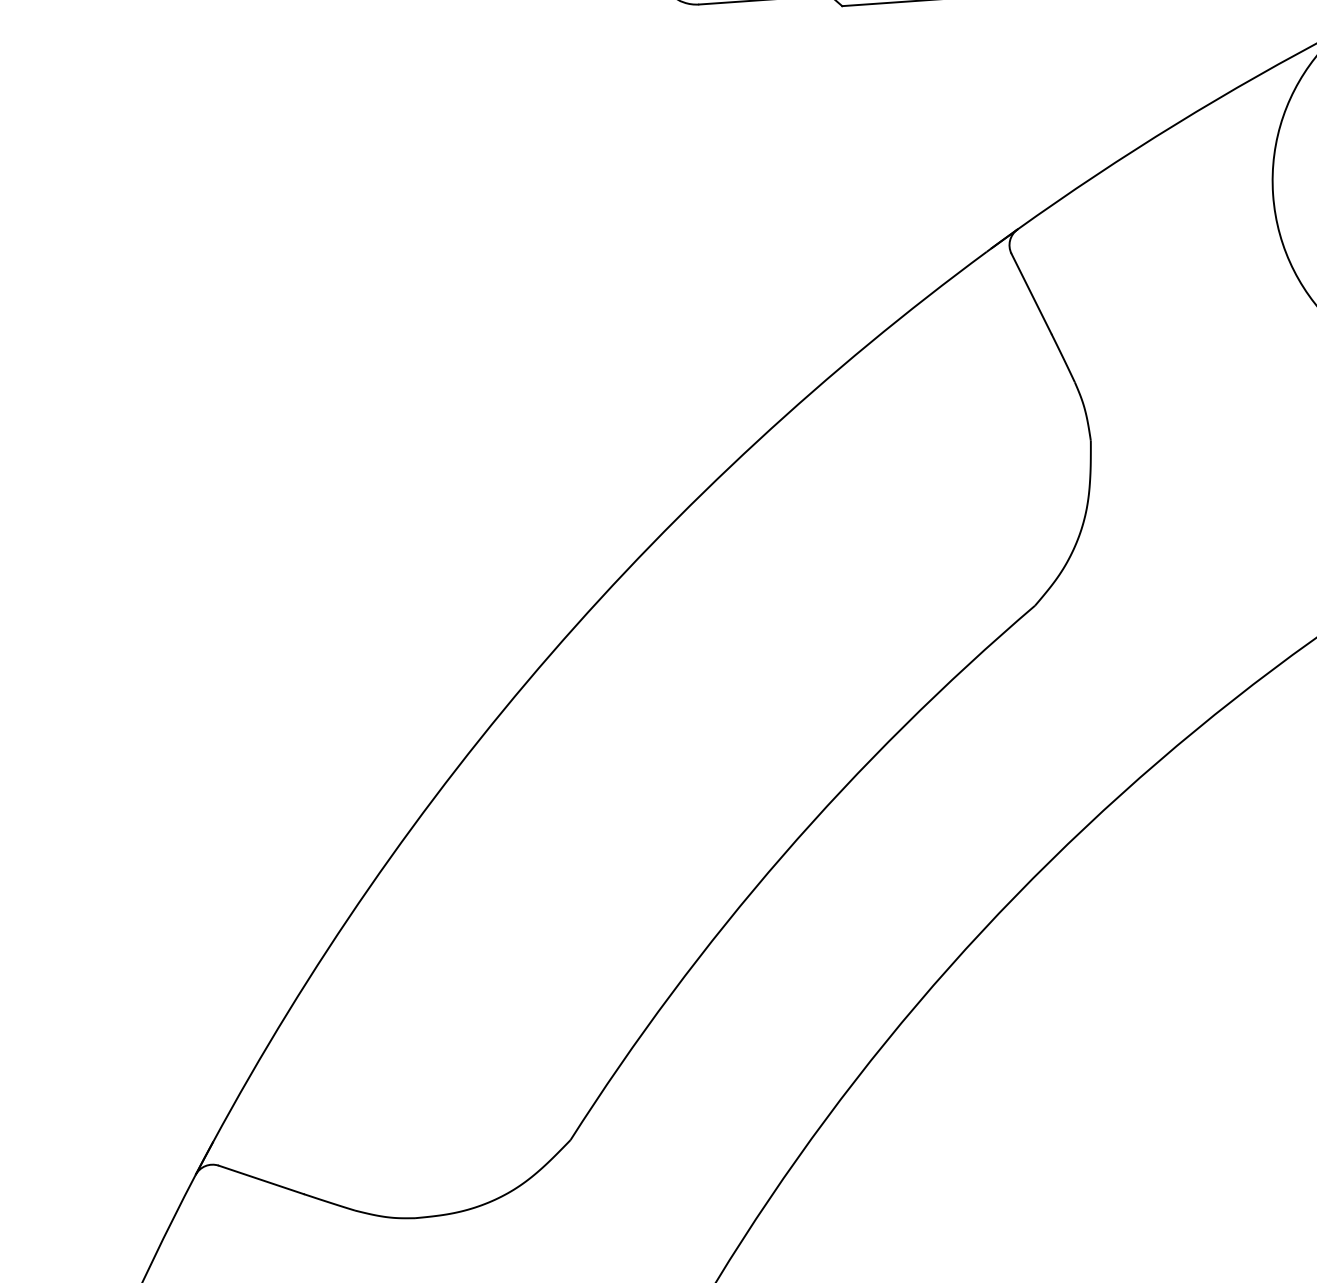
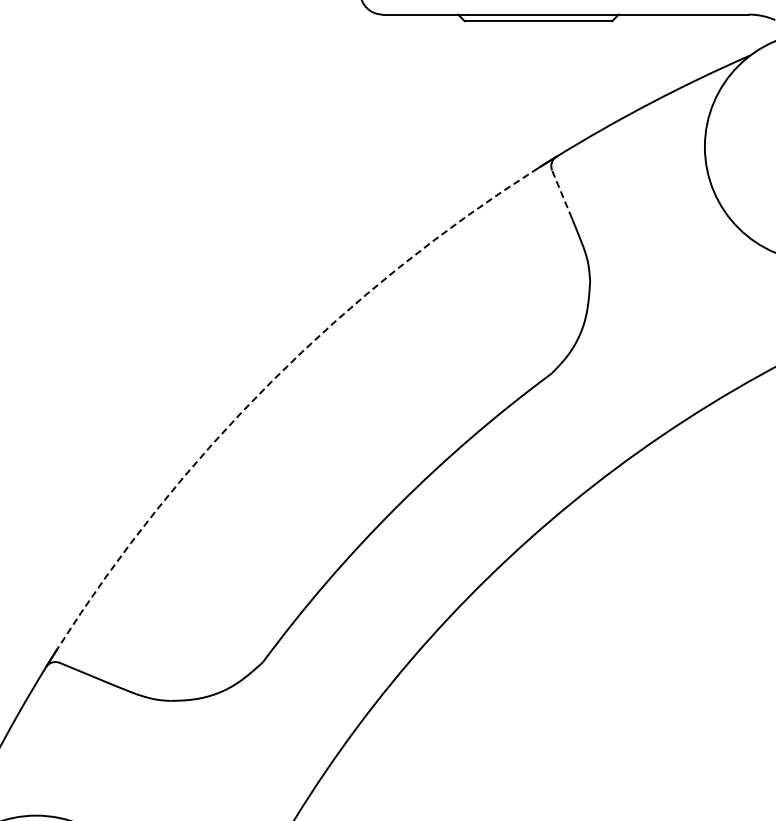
line: (1032, 294) -> (562, 194), solid -> dashed
arc: (551, 654) -> (271, 382), solid -> dashed

